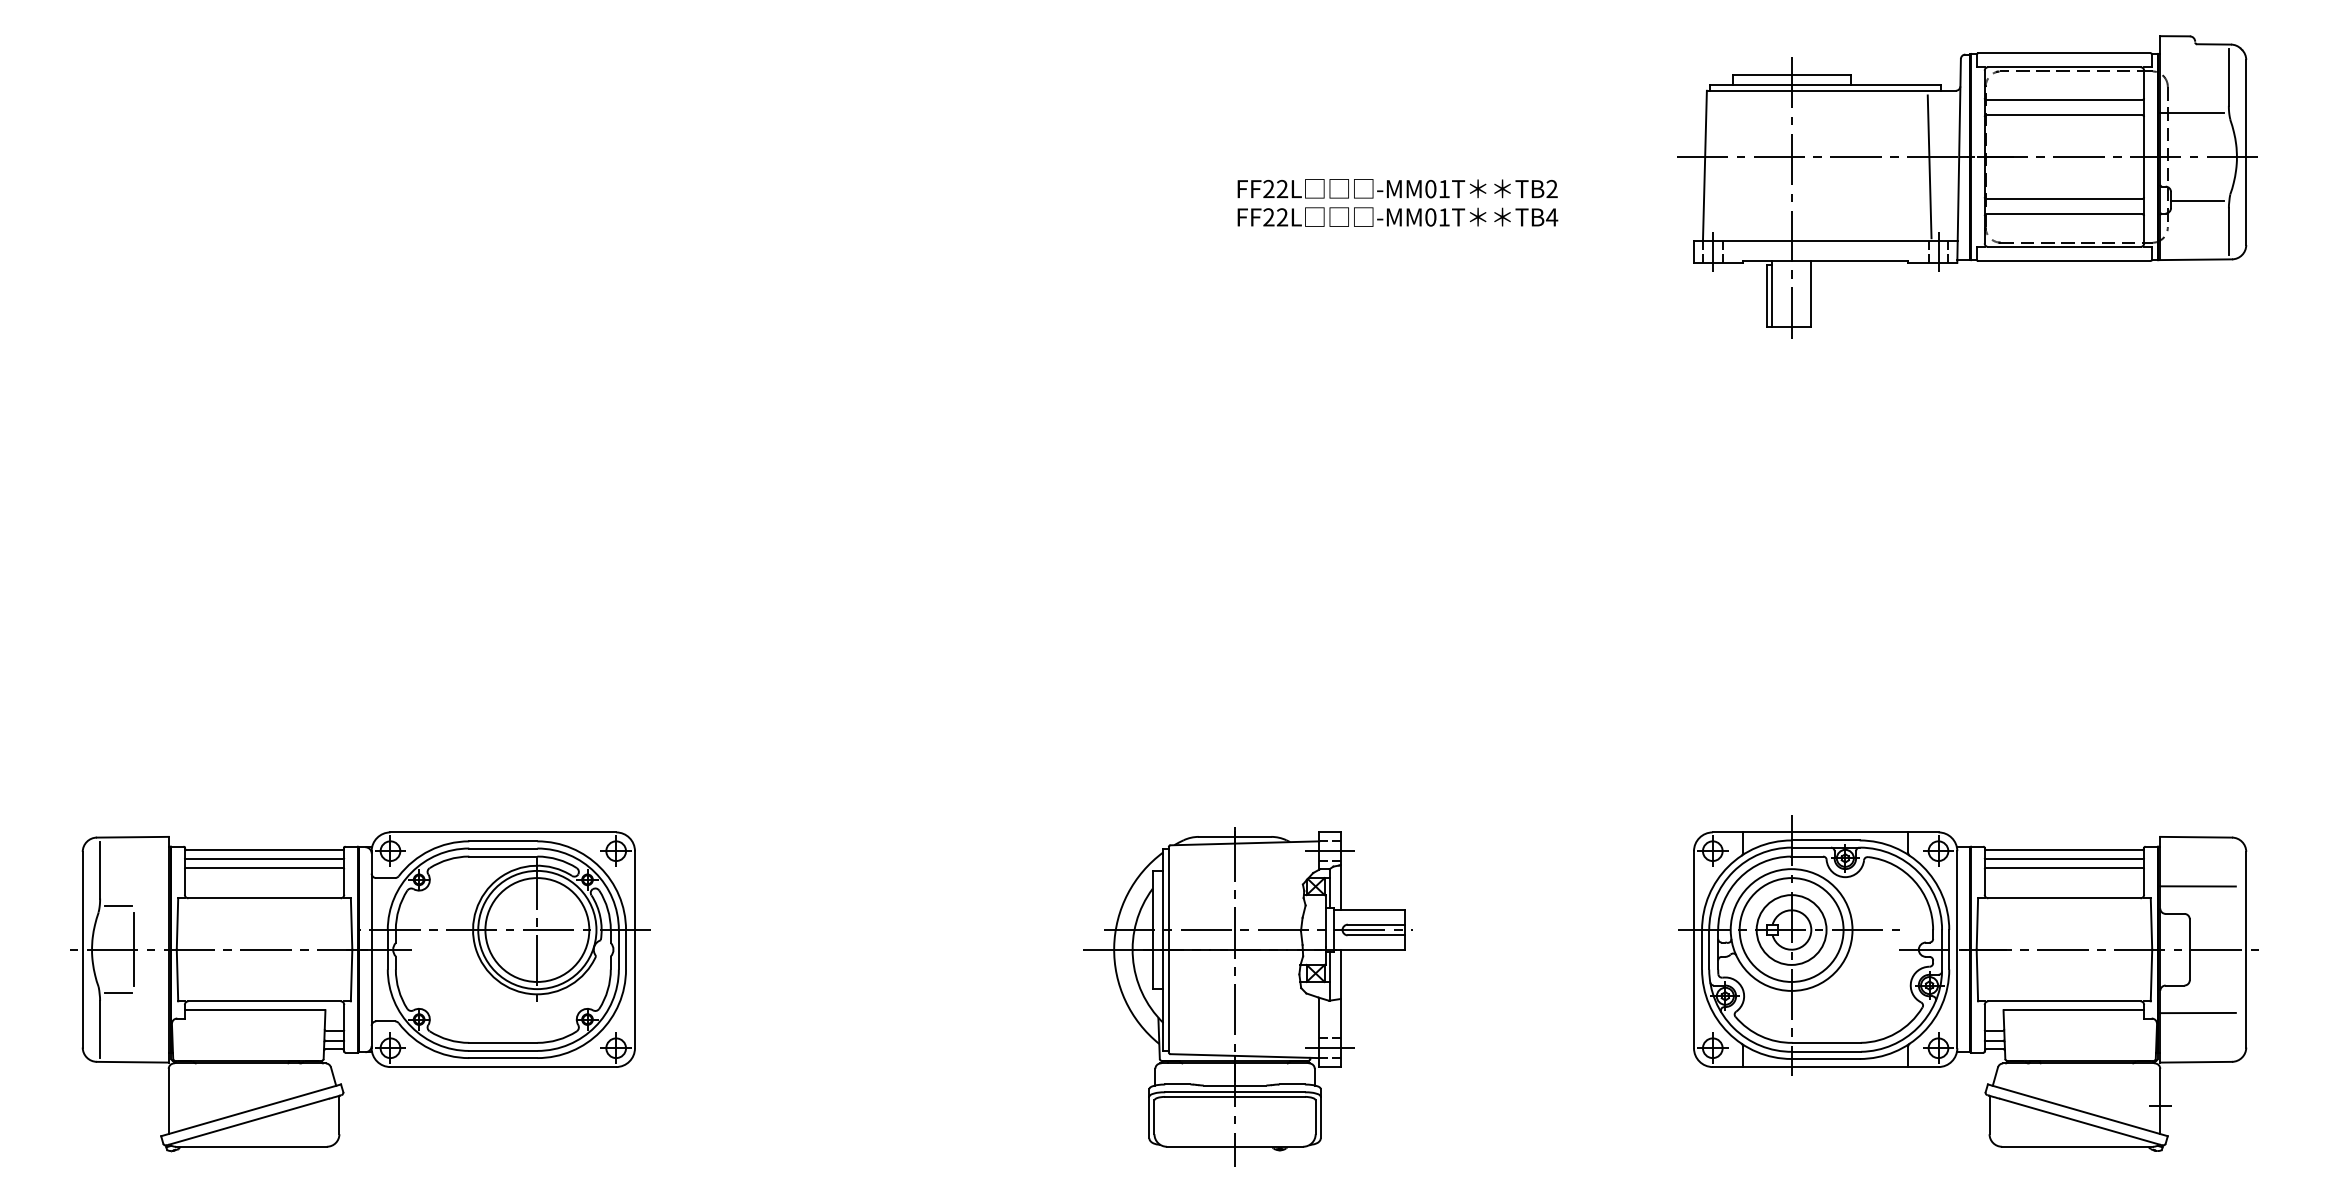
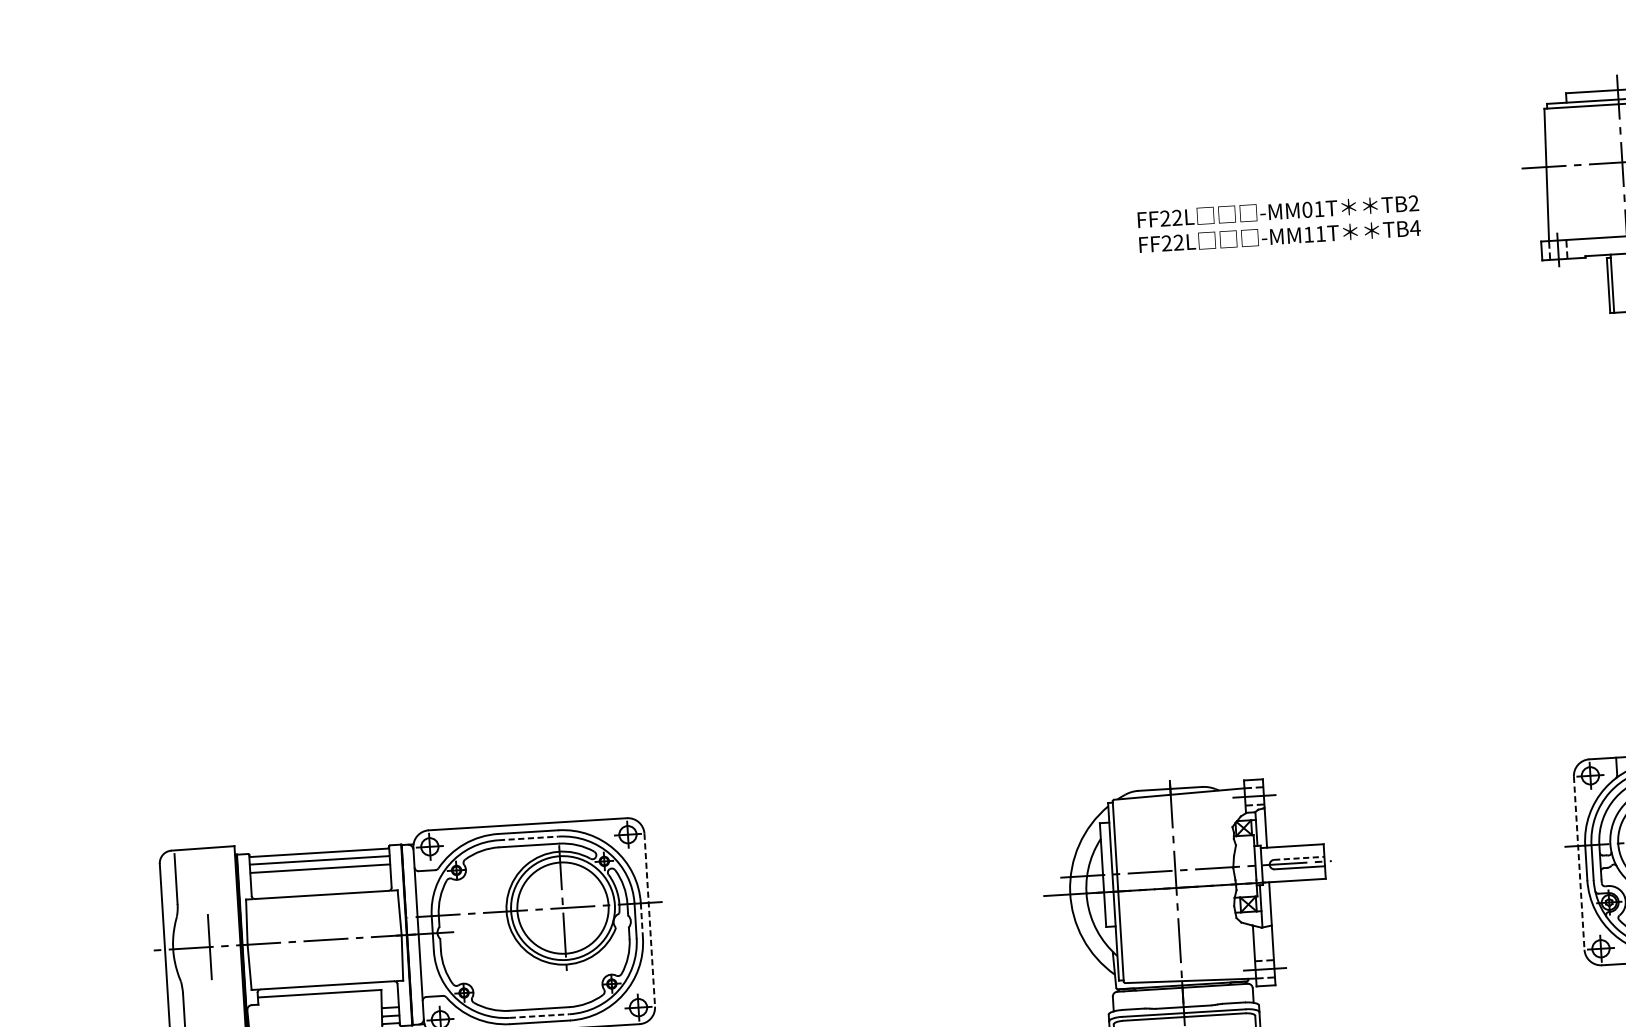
text: (1430, 217) -> (1308, 234), -MM01T -> -MM11T
line: (503, 848) -> (528, 838), solid -> dashed
line: (118, 906) -> (194, 909), removed
line: (1376, 924) -> (1299, 858), solid -> dashed
line: (626, 949) -> (642, 920), solid -> dashed
line: (634, 949) -> (649, 919), solid -> dashed
line: (1694, 949) -> (1579, 863), solid -> dashed
line: (118, 993) -> (198, 986), removed
line: (503, 1050) -> (539, 1015), solid -> dashed

